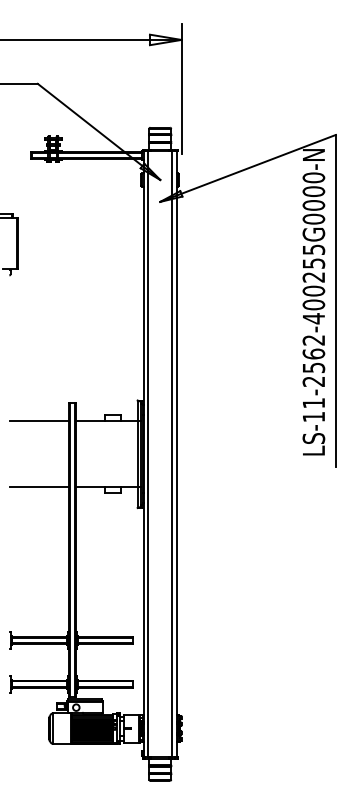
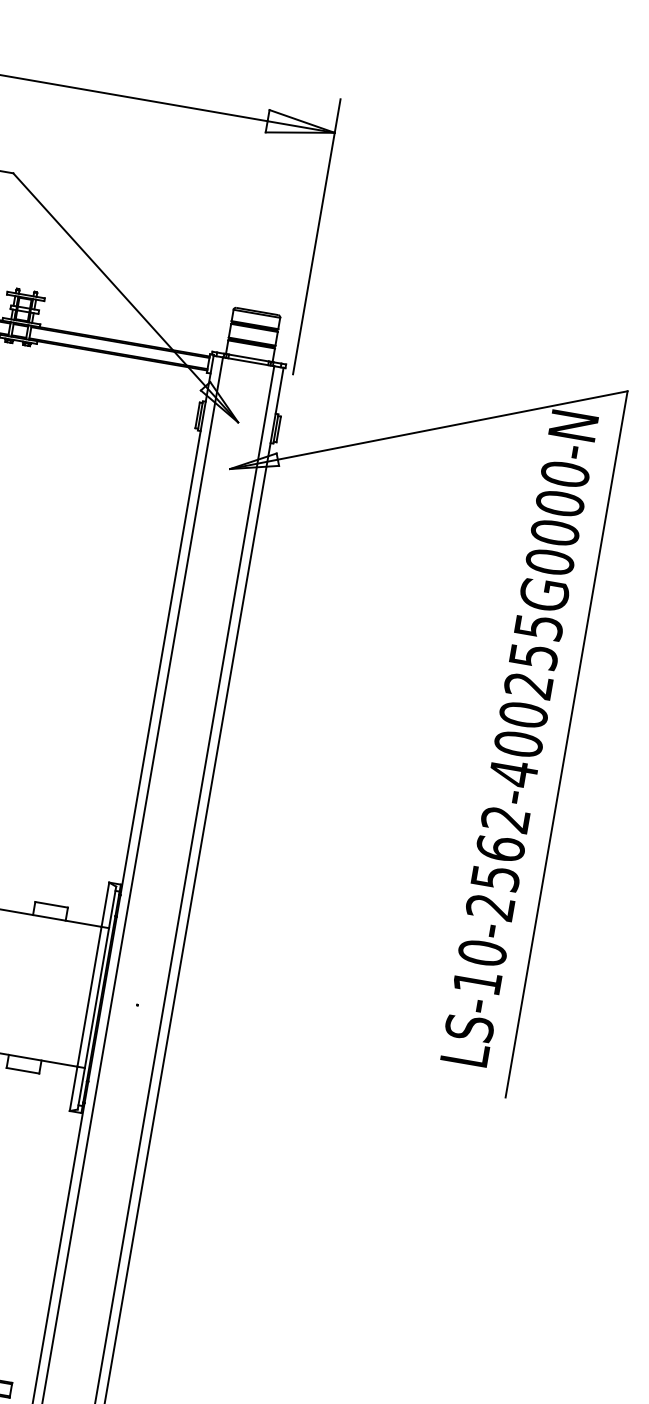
text: (313, 402) -> (482, 951), LS-11-2562-400255G0000-N -> LS-10-2562-400255G0000-N

